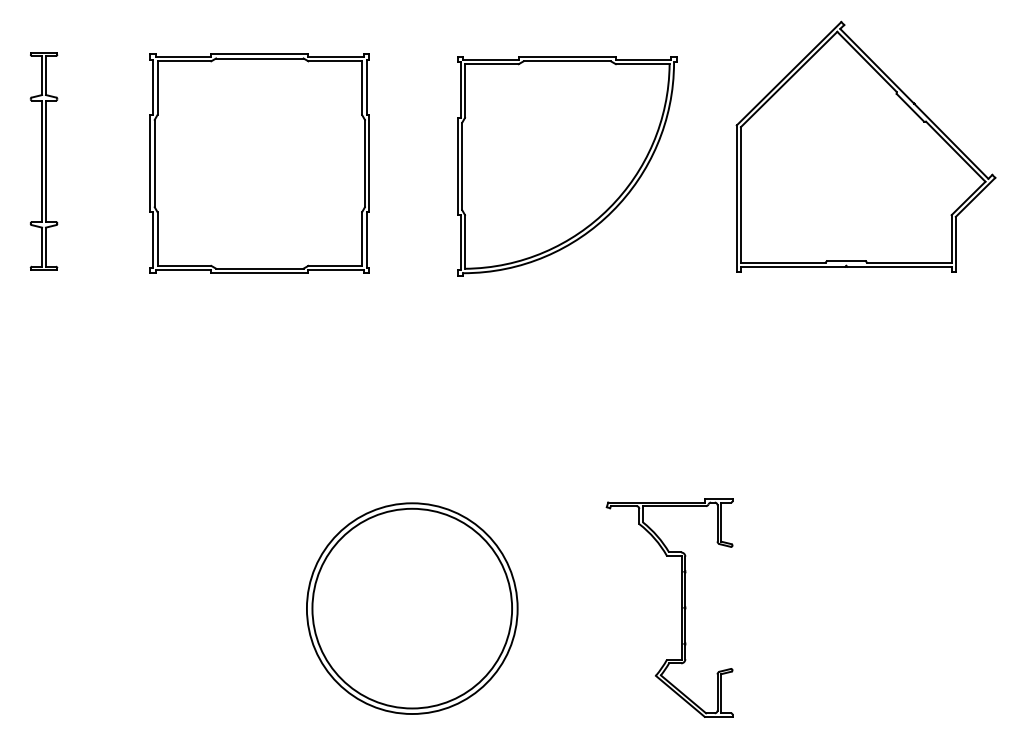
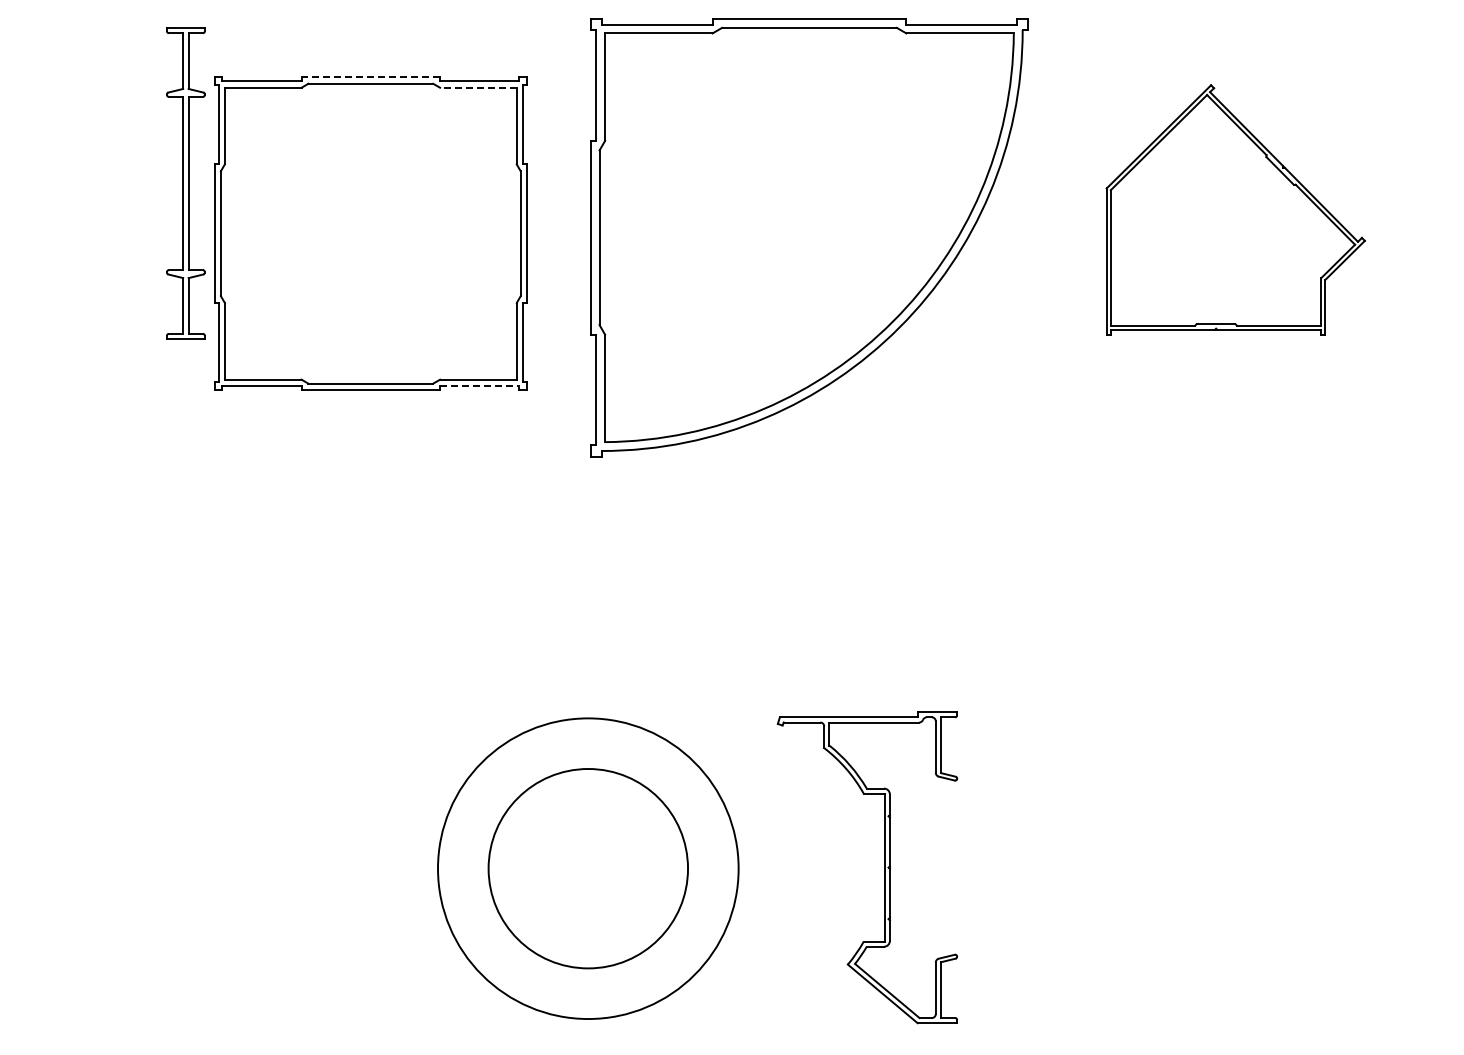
line: (259, 54) -> (370, 77), solid -> dashed
line: (334, 61) -> (477, 87), solid -> dashed
part: (865, 146) -> (1235, 209), size x0.7
part: (43, 161) -> (185, 183), moved
part: (567, 166) -> (809, 237), size x1.4
line: (336, 270) -> (479, 386), solid -> dashed
part: (681, 607) -> (884, 867), moved
circle: (411, 608) -> (587, 868), size x0.7

